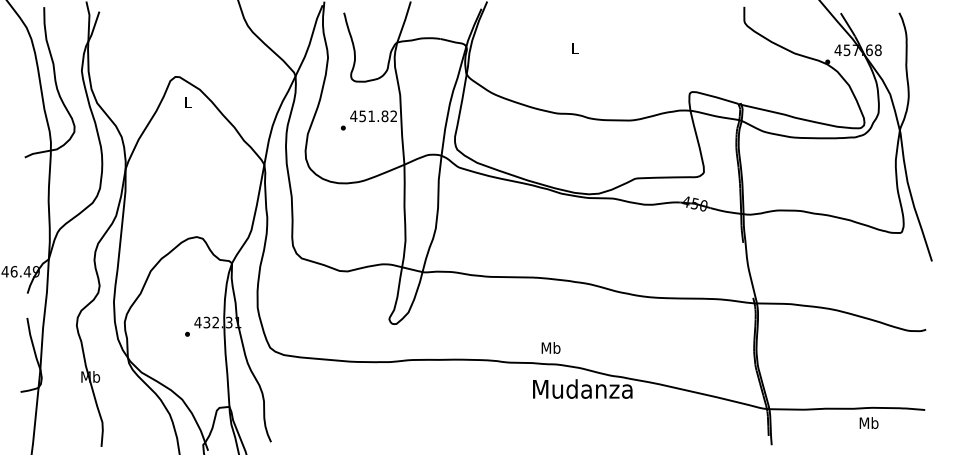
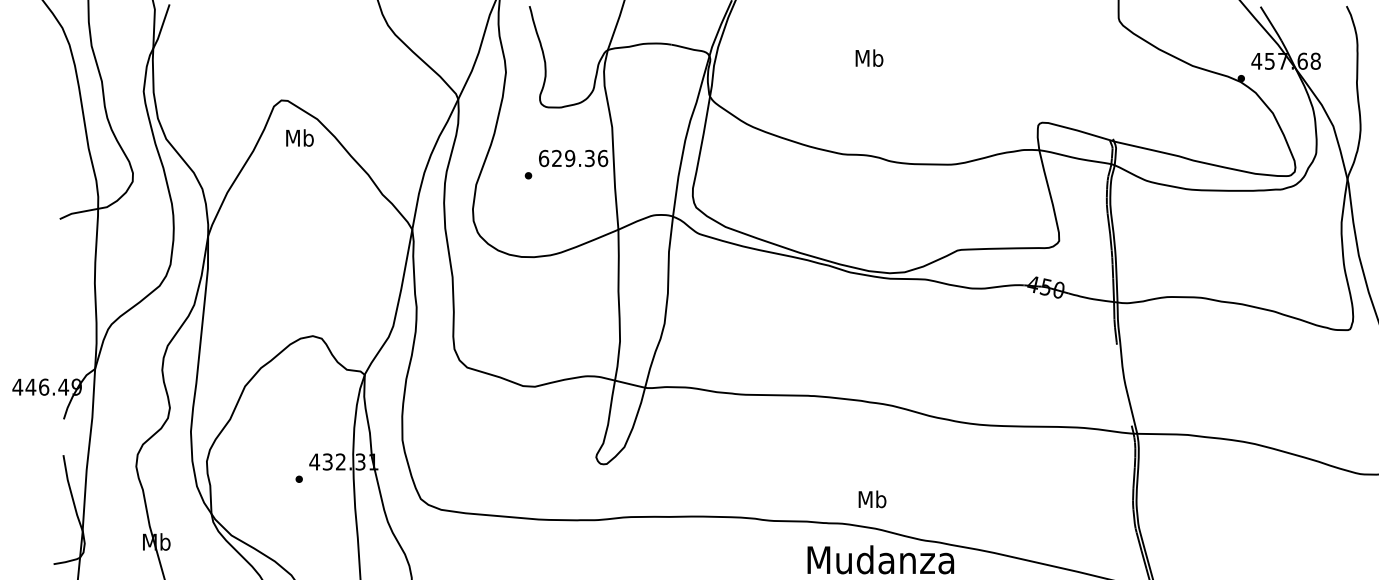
text: (574, 48) -> (868, 58), L -> Mb
text: (187, 102) -> (299, 138), L -> Mb
text: (373, 116) -> (572, 158), 451.82 -> 629.36
text: (550, 347) -> (871, 498), moved

